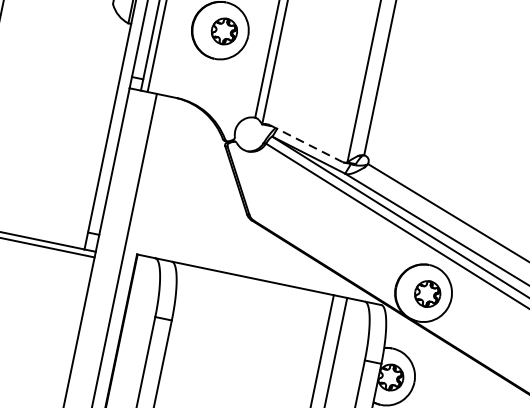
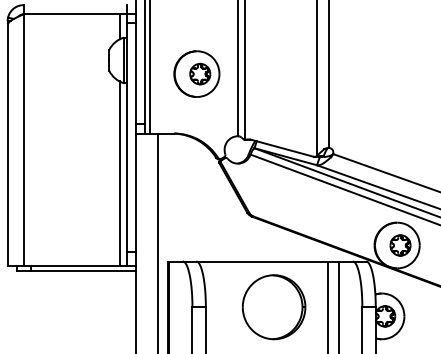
line: (99, 133) -> (119, 173), added
line: (306, 144) -> (282, 148), dashed -> solid
part: (255, 338) -> (273, 307), added

